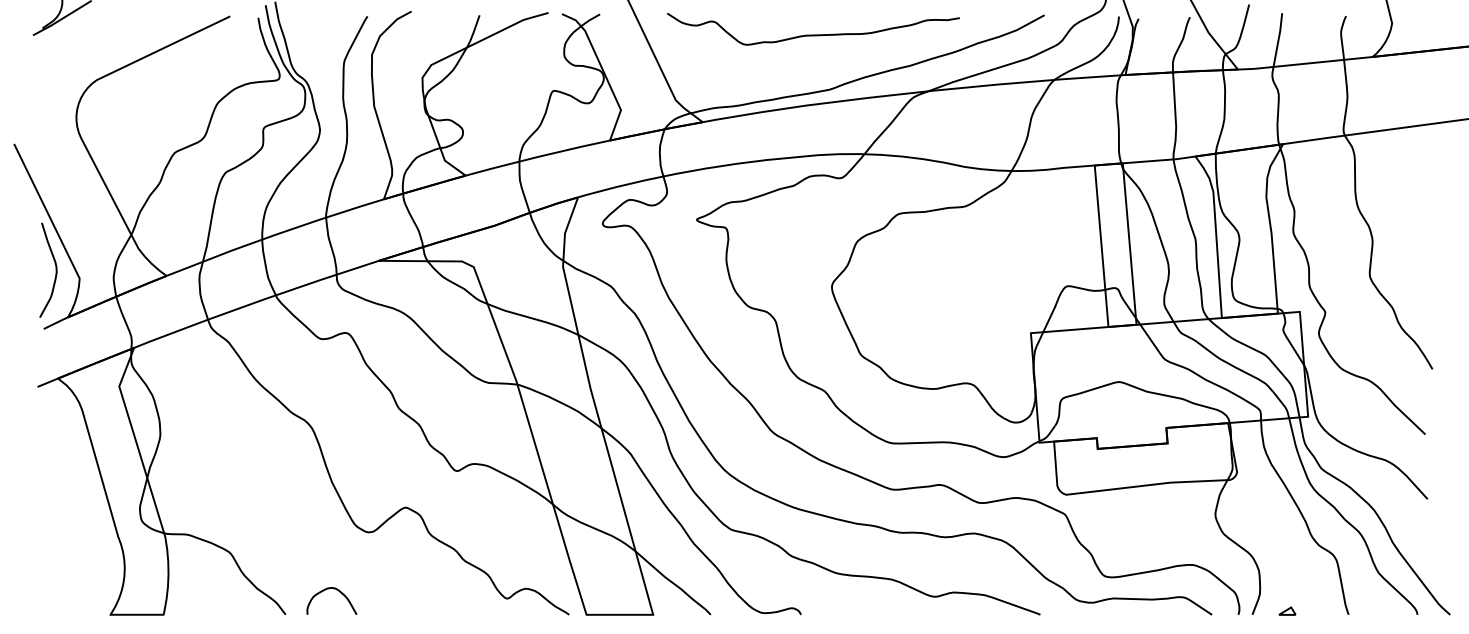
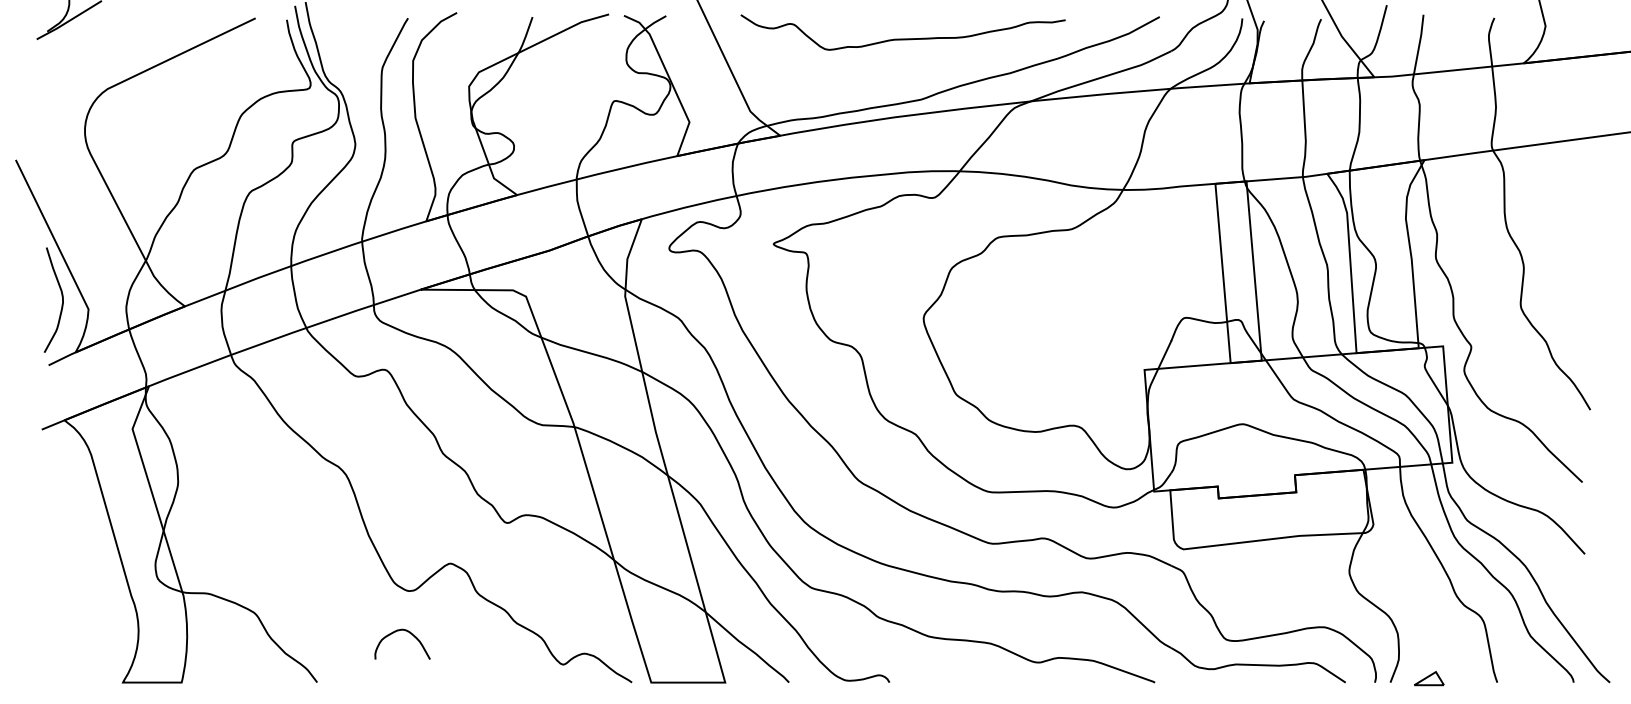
curve: (339, 592) -> (410, 634), moved
part: (1287, 611) -> (1429, 678), size x1.6

